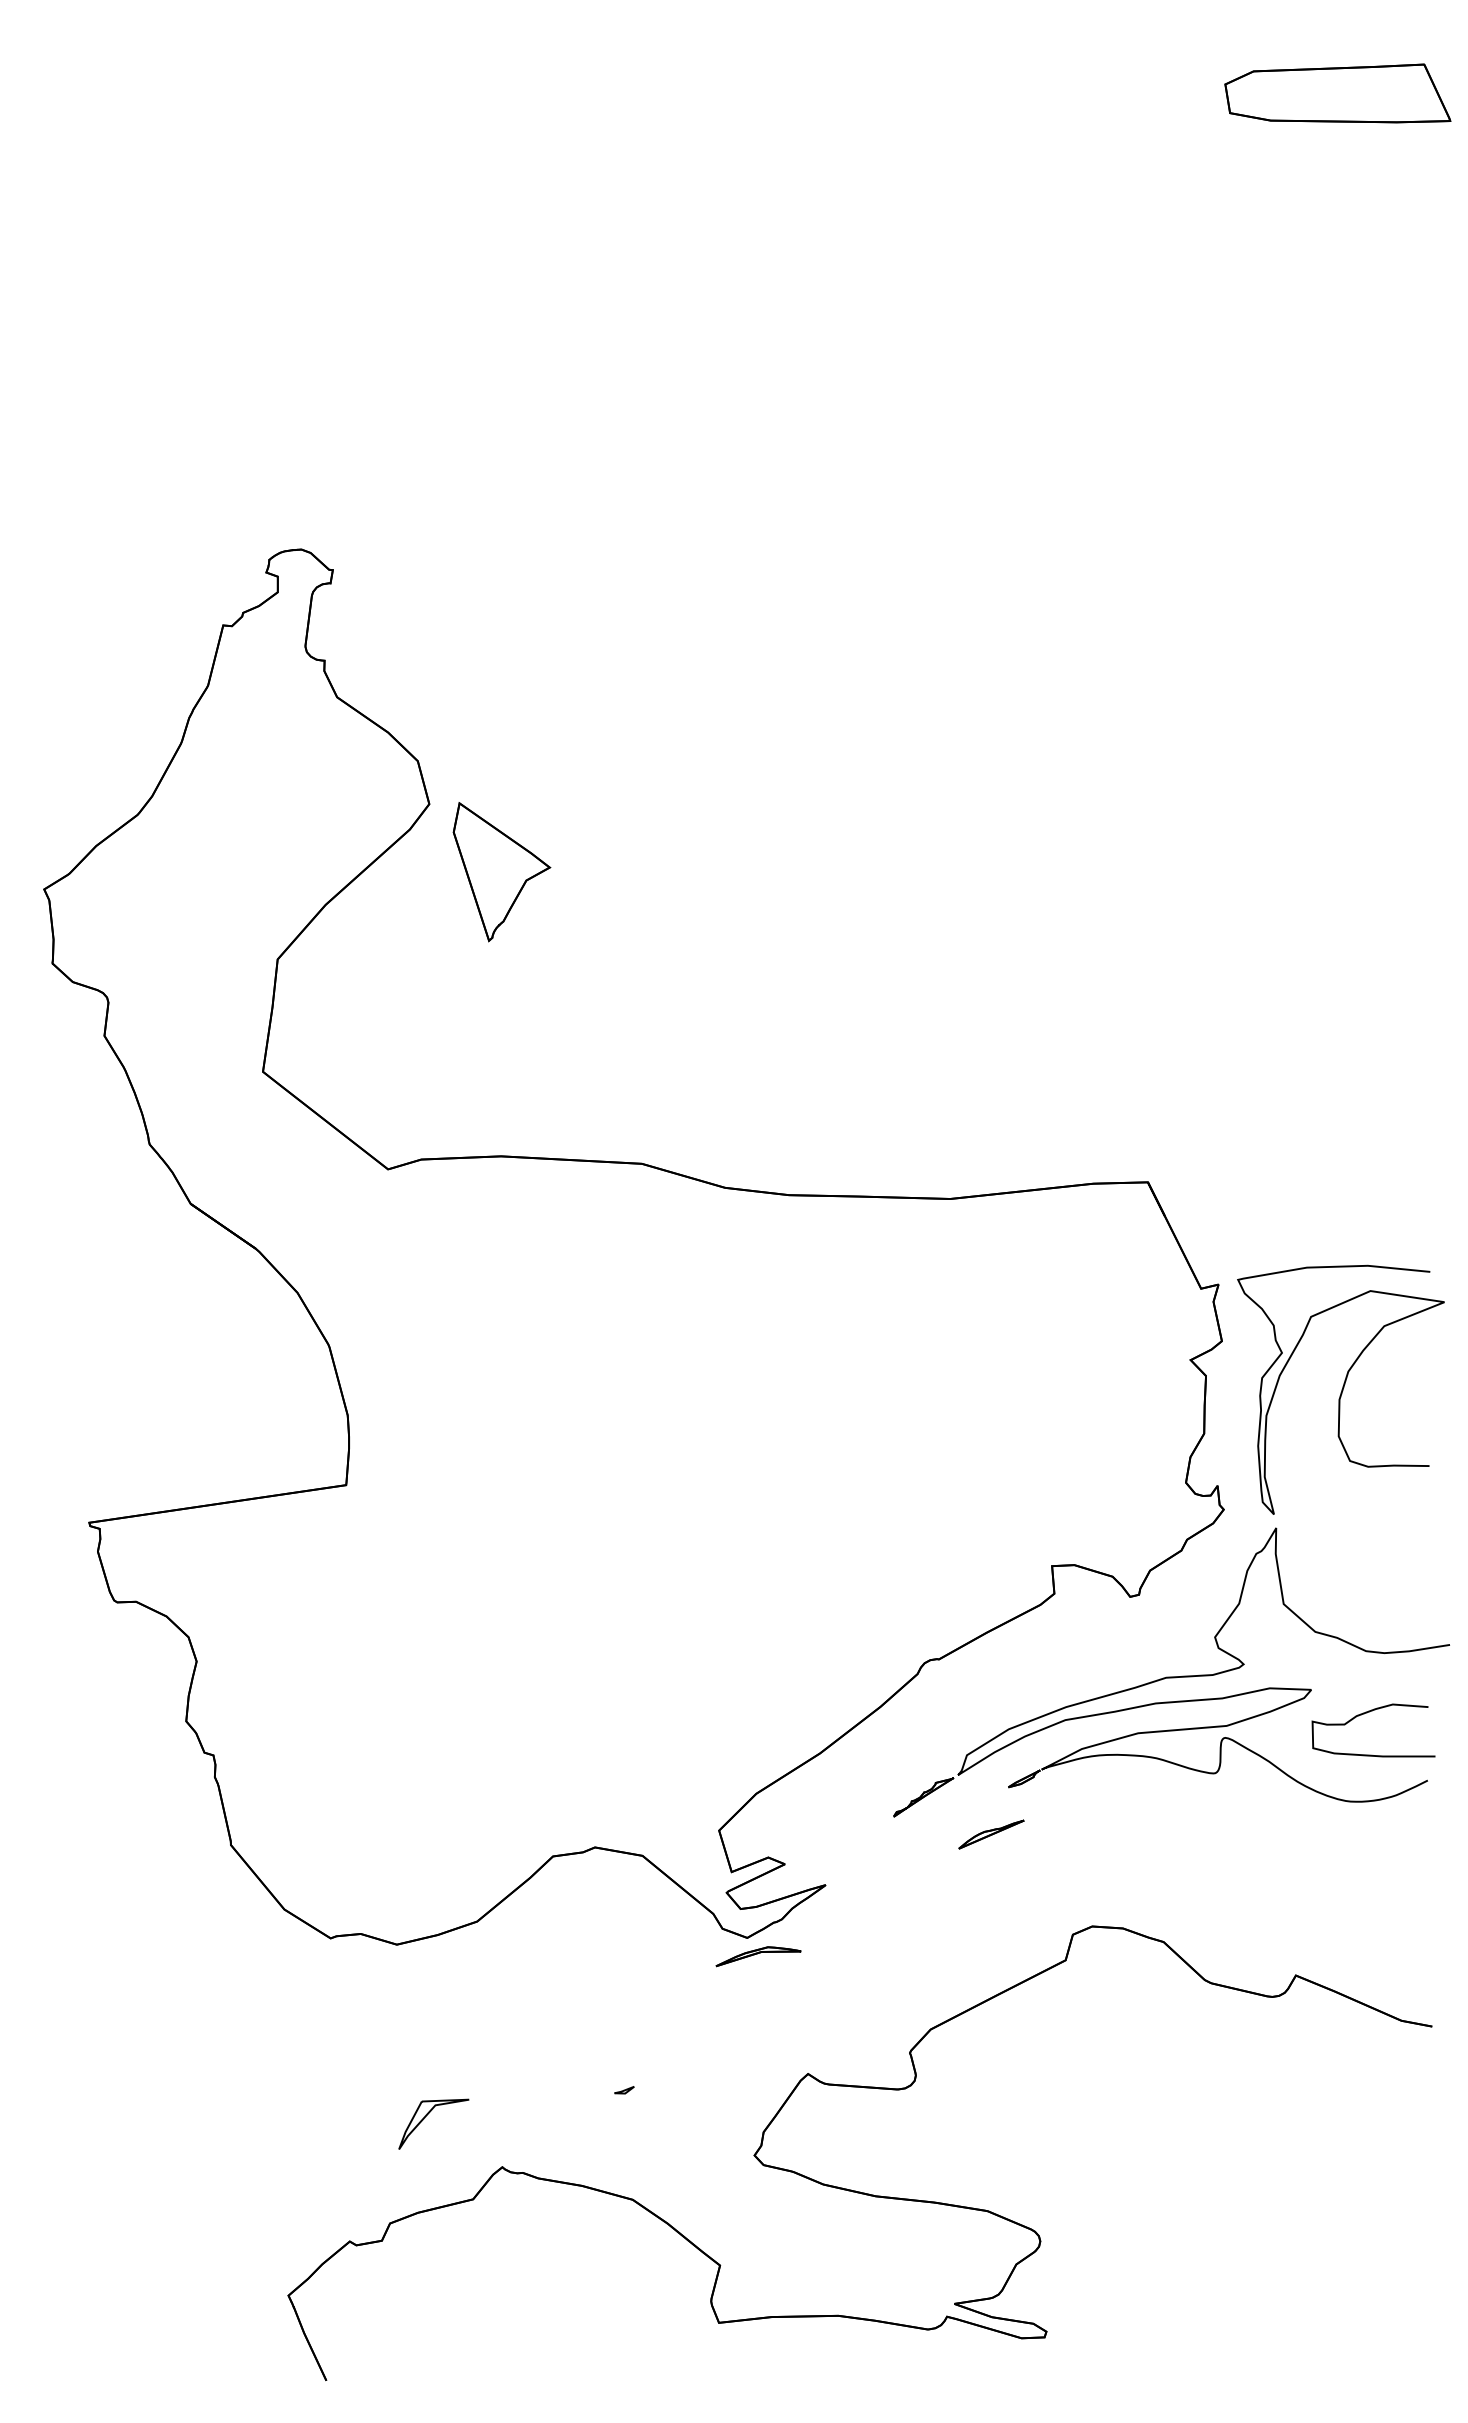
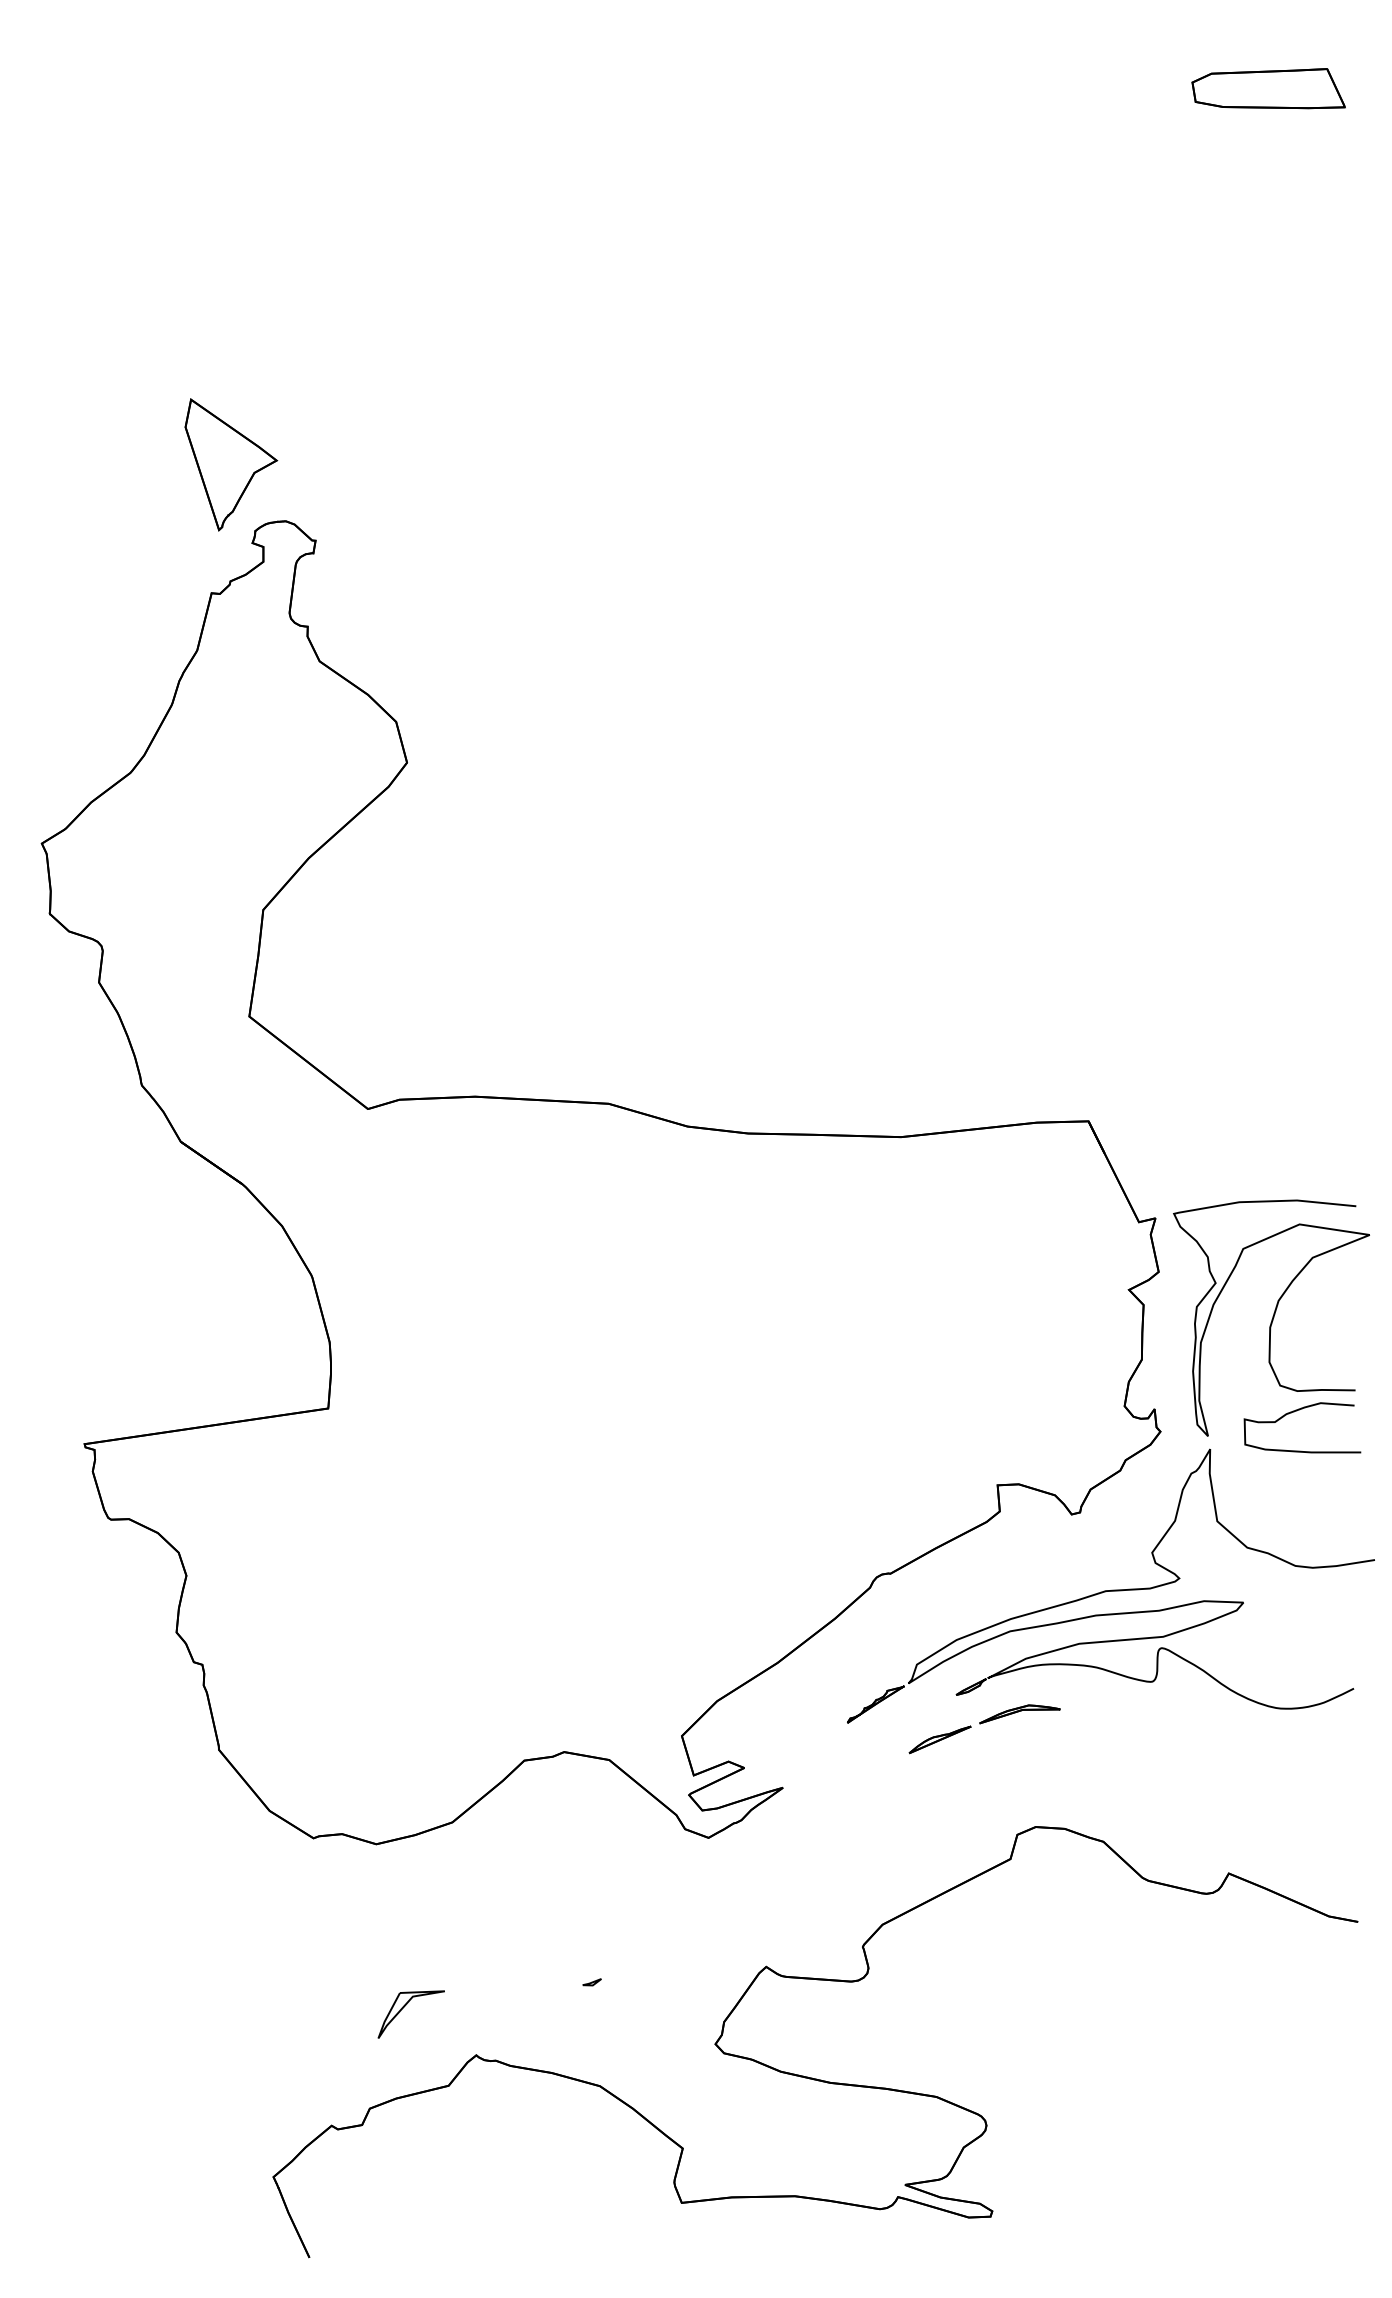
part: (1337, 92) -> (1268, 87), size x0.71
part: (501, 872) -> (230, 465), moved
curve: (1367, 1713) -> (1296, 1411), moved
part: (758, 1956) -> (1019, 1714), moved

